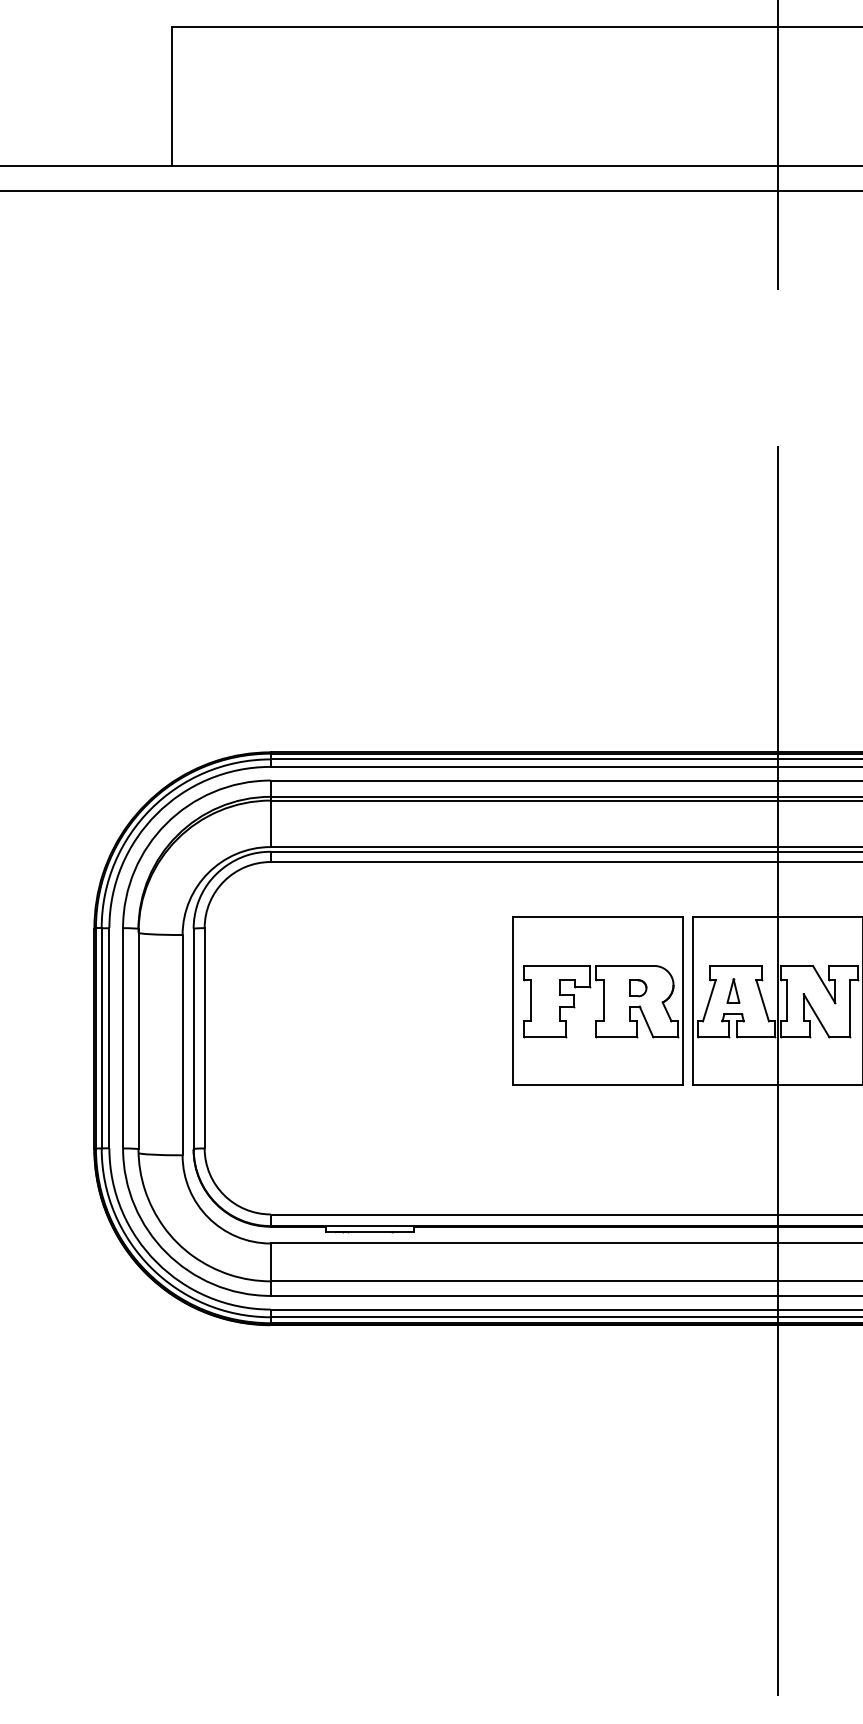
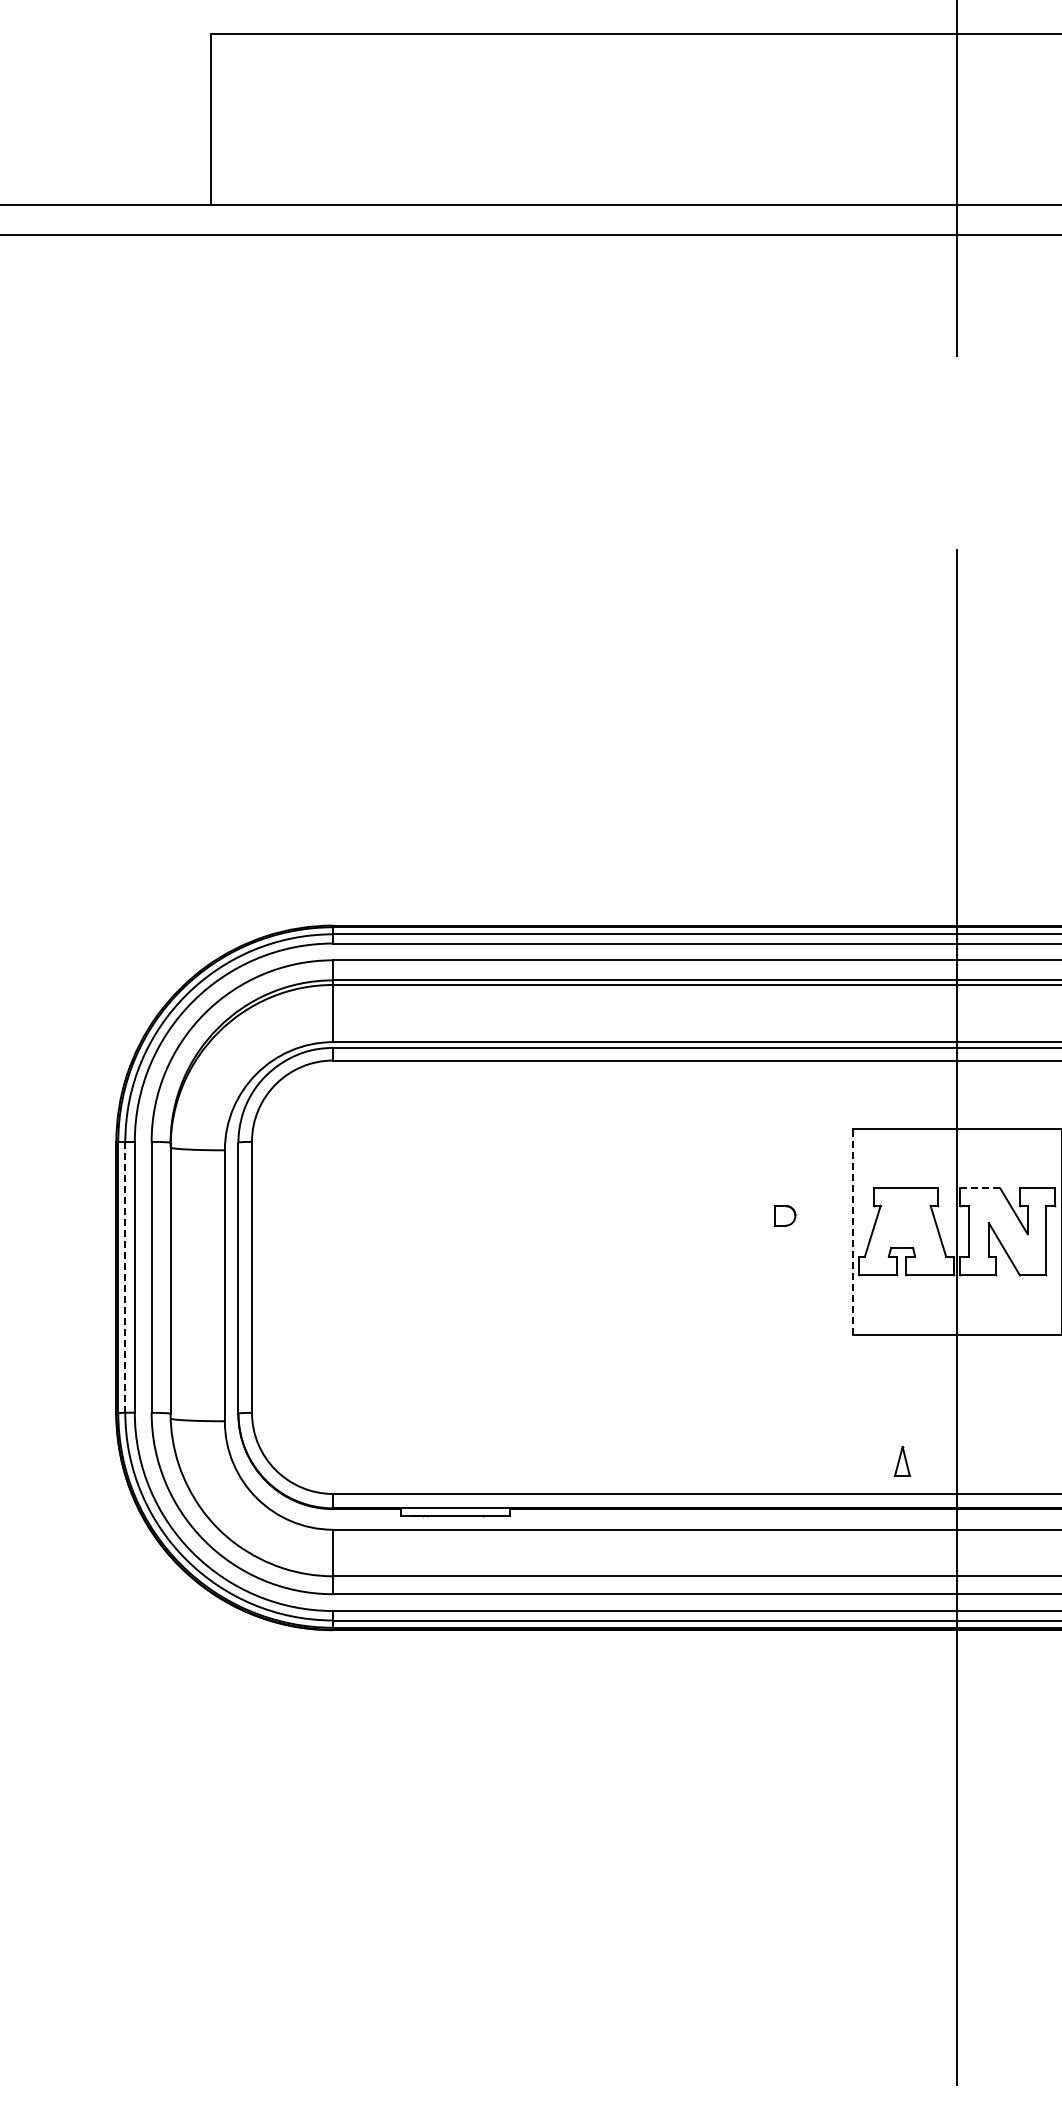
line: (796, 966) -> (980, 1188), solid -> dashed
part: (733, 991) -> (902, 1461), moved
part: (597, 1001) -> (735, 1231), removed
line: (692, 1001) -> (852, 1231), solid -> dashed
line: (101, 1038) -> (125, 1277), solid -> dashed

